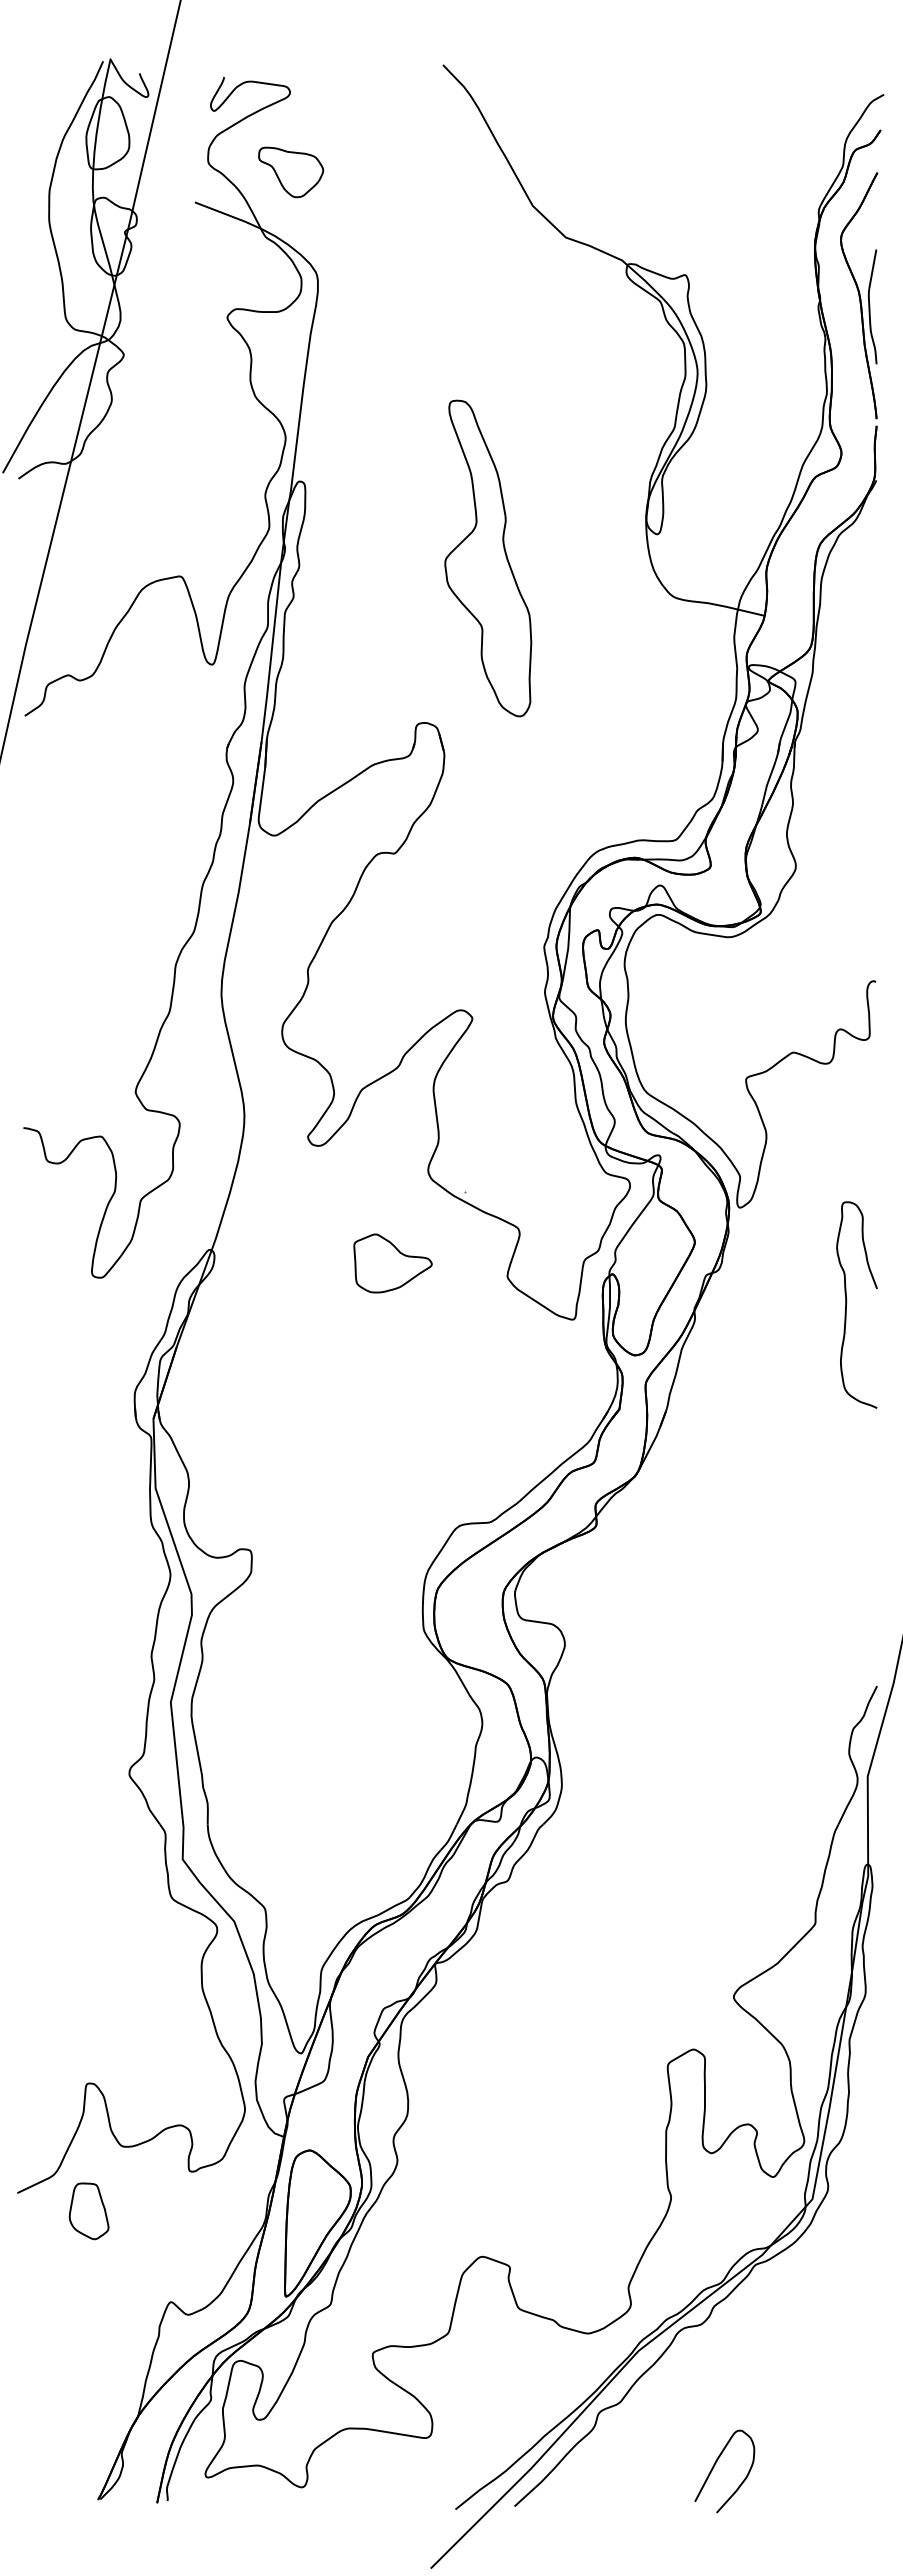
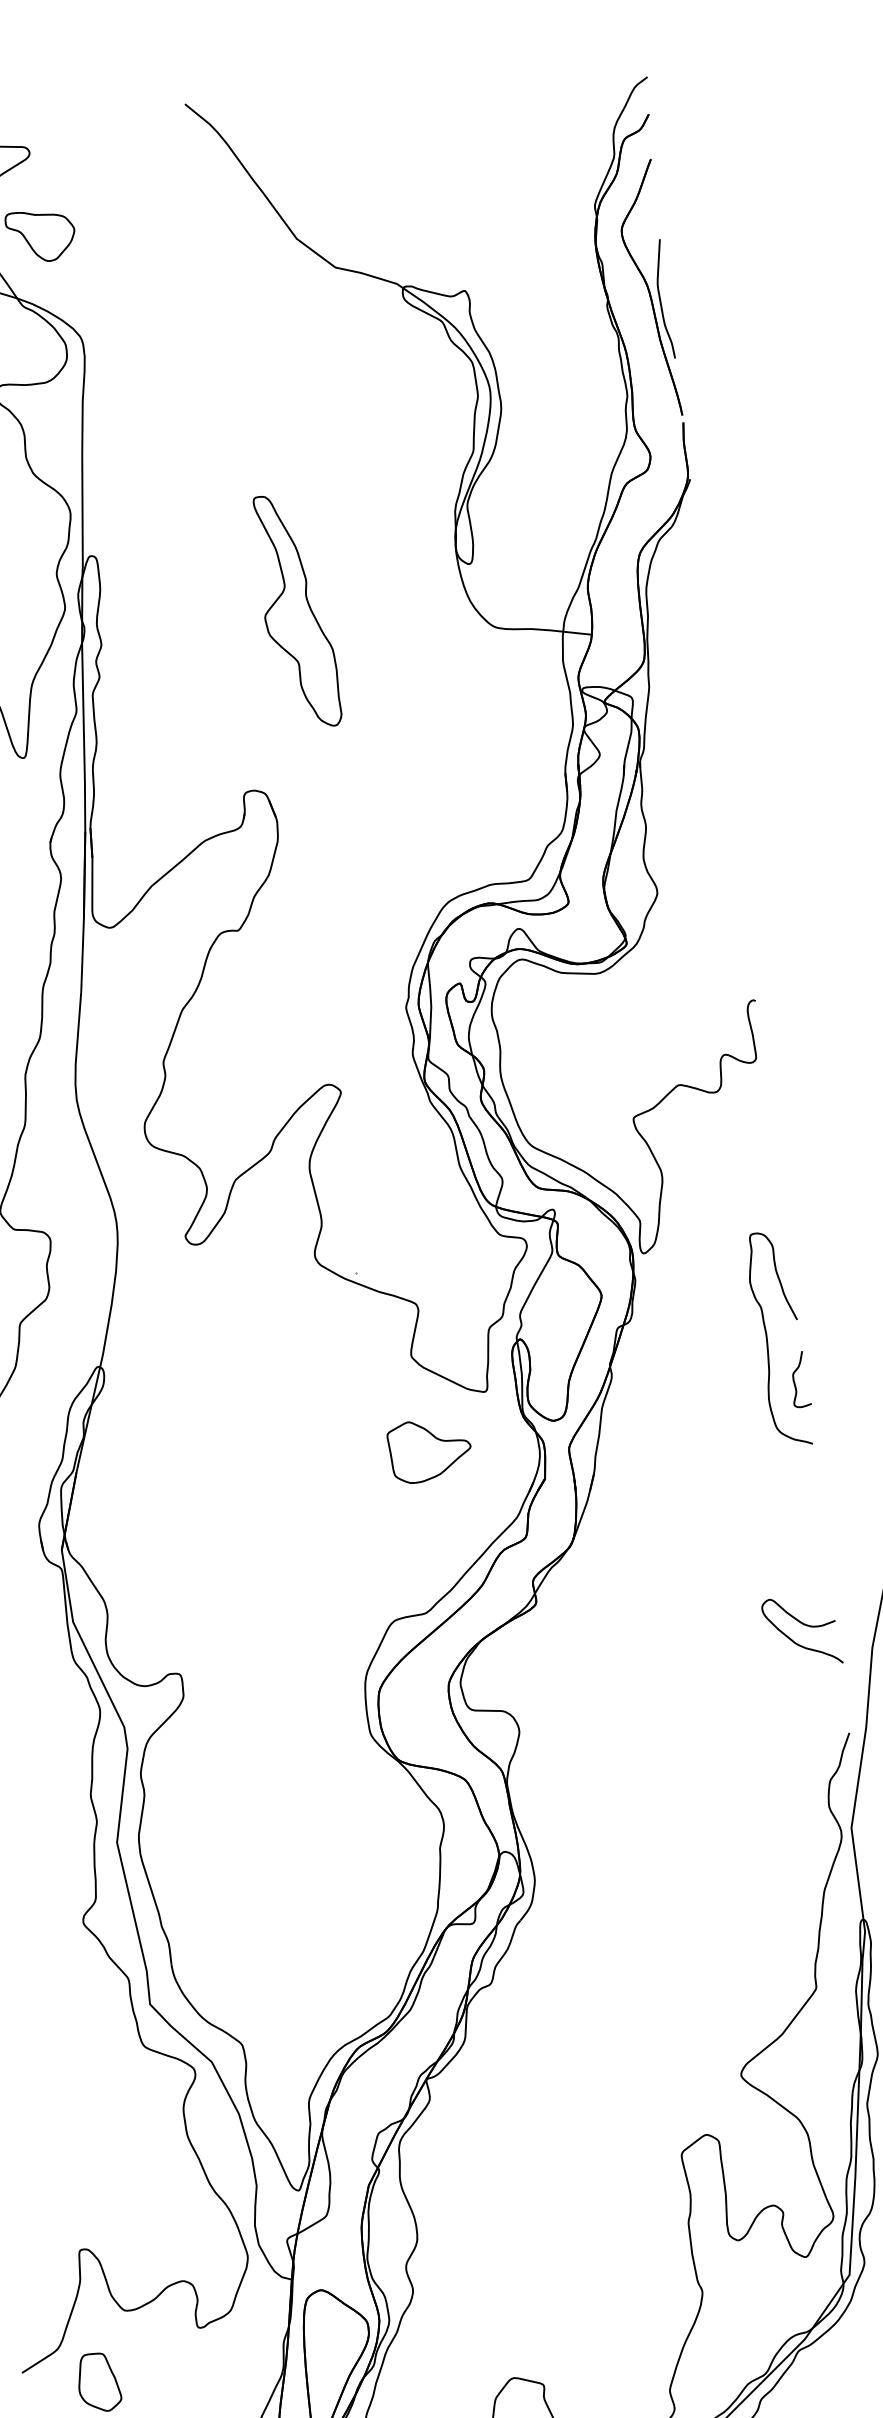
part: (487, 557) -> (295, 610), size x0.71
part: (392, 1263) -> (429, 1450), moved
curve: (867, 1345) -> (794, 1379), added
curve: (847, 1579) -> (804, 1625), added

